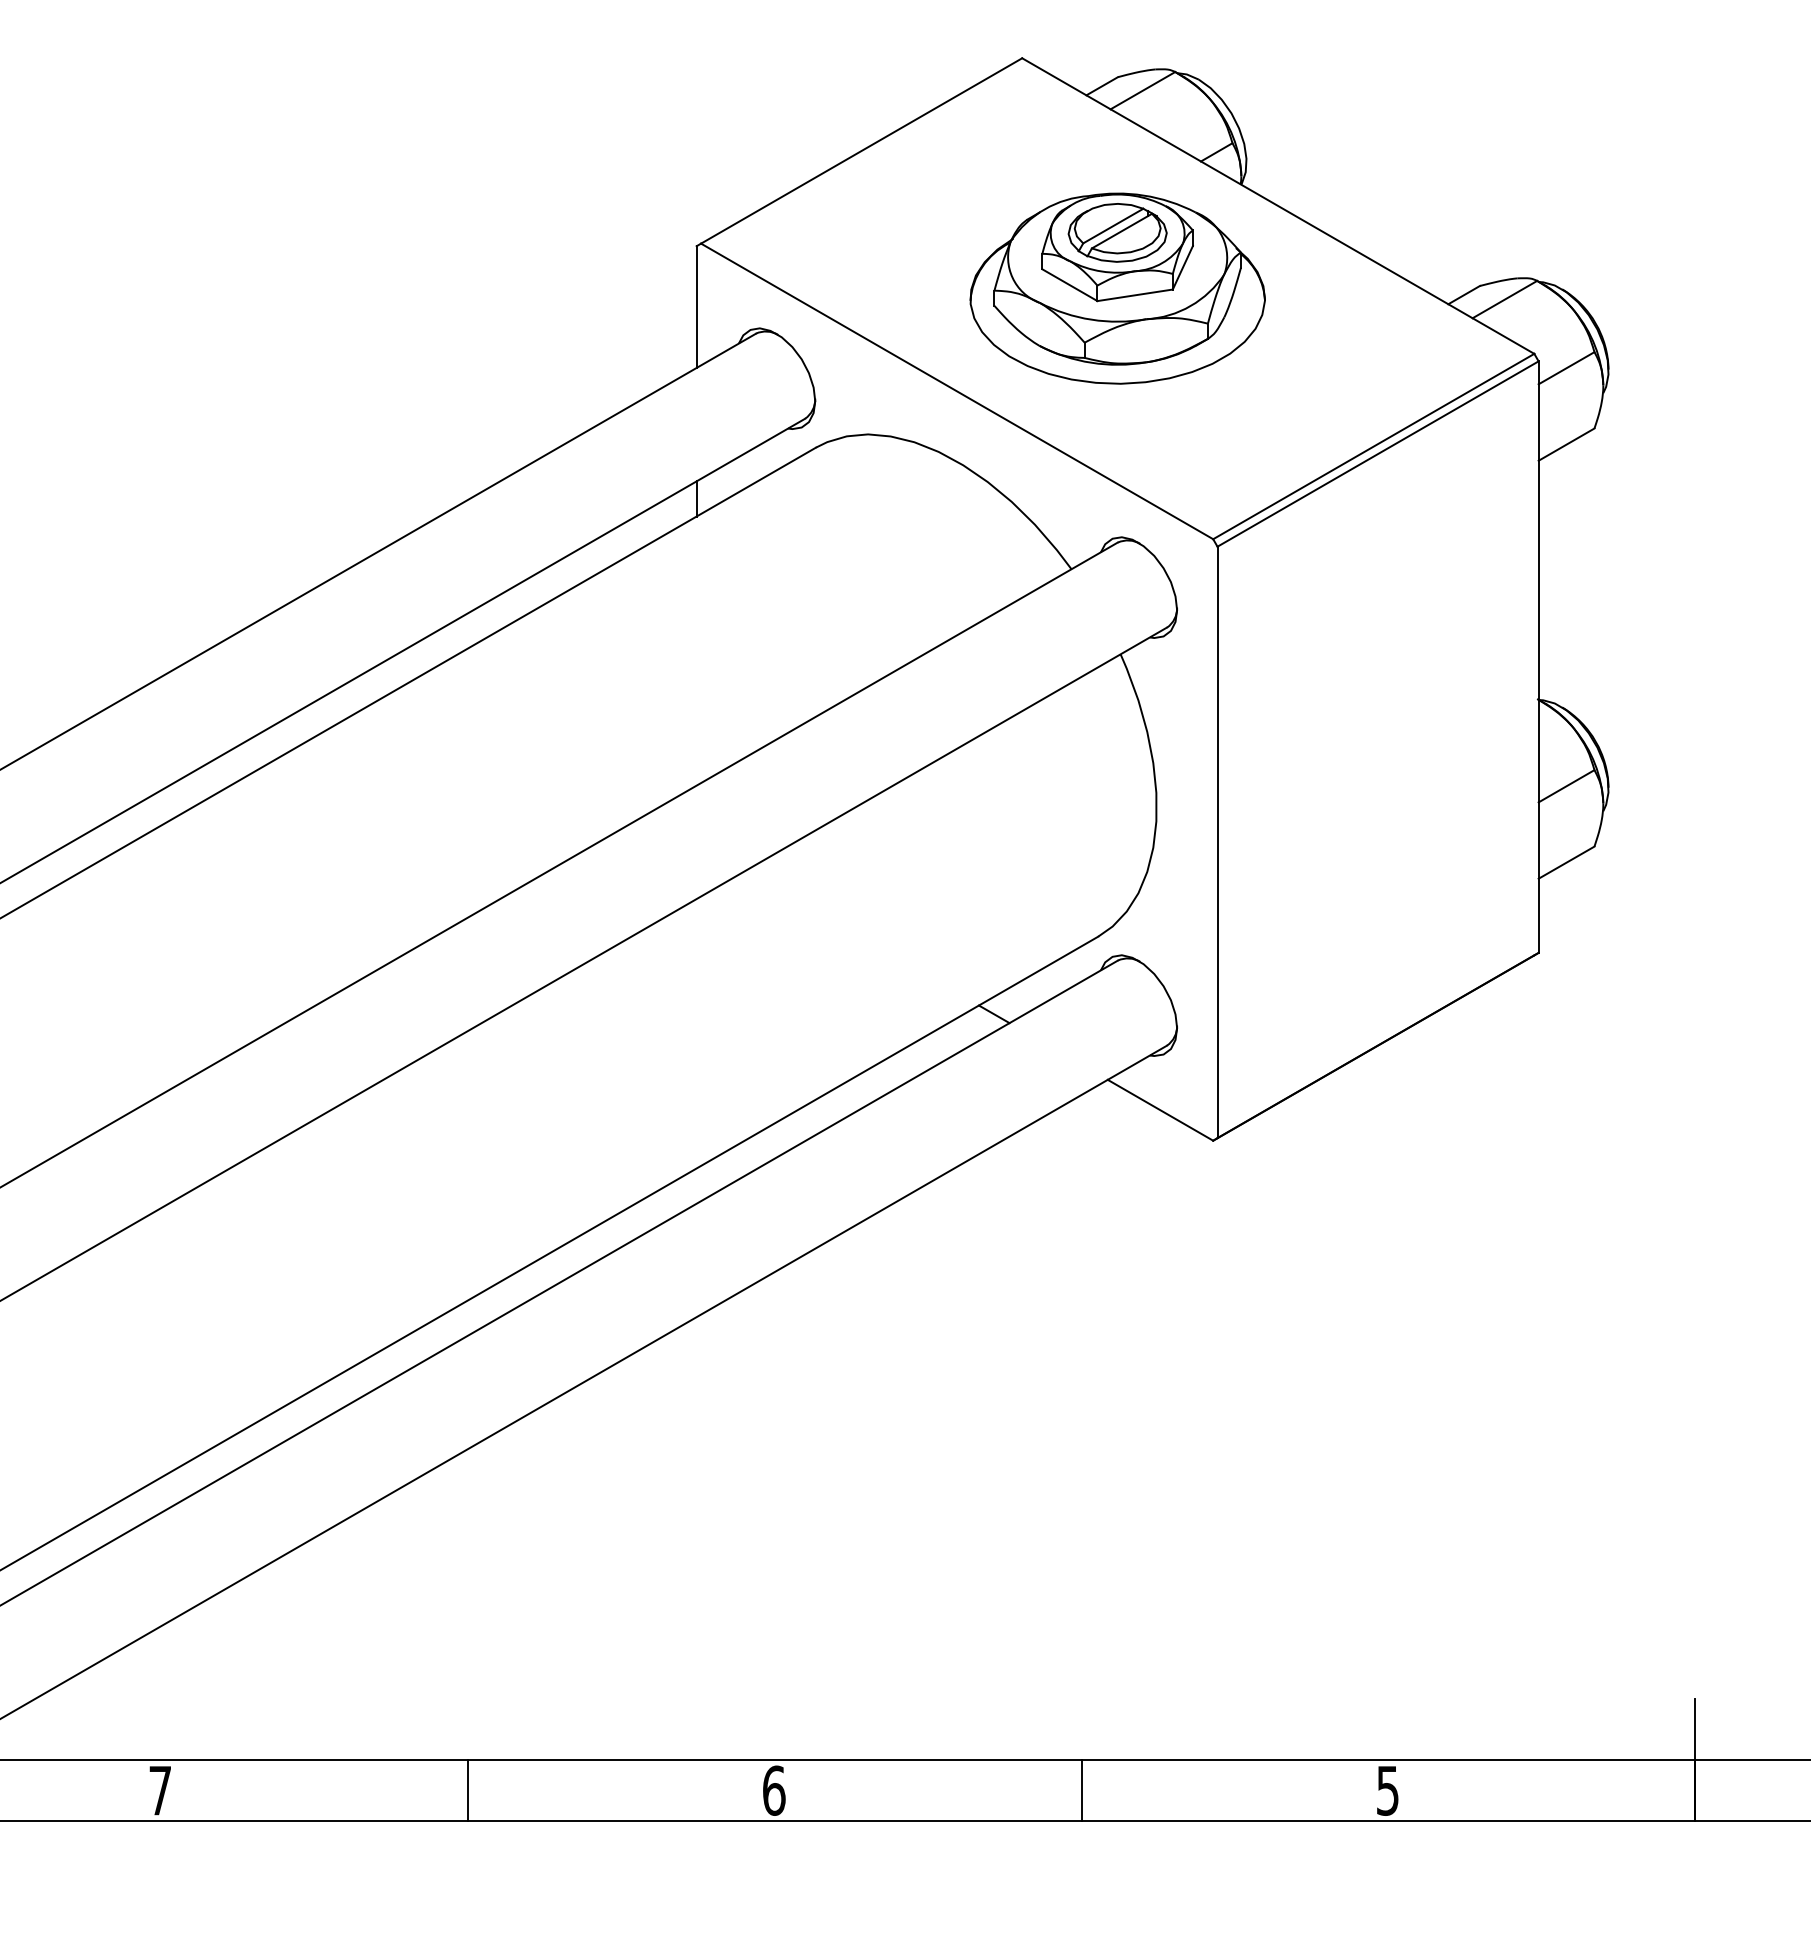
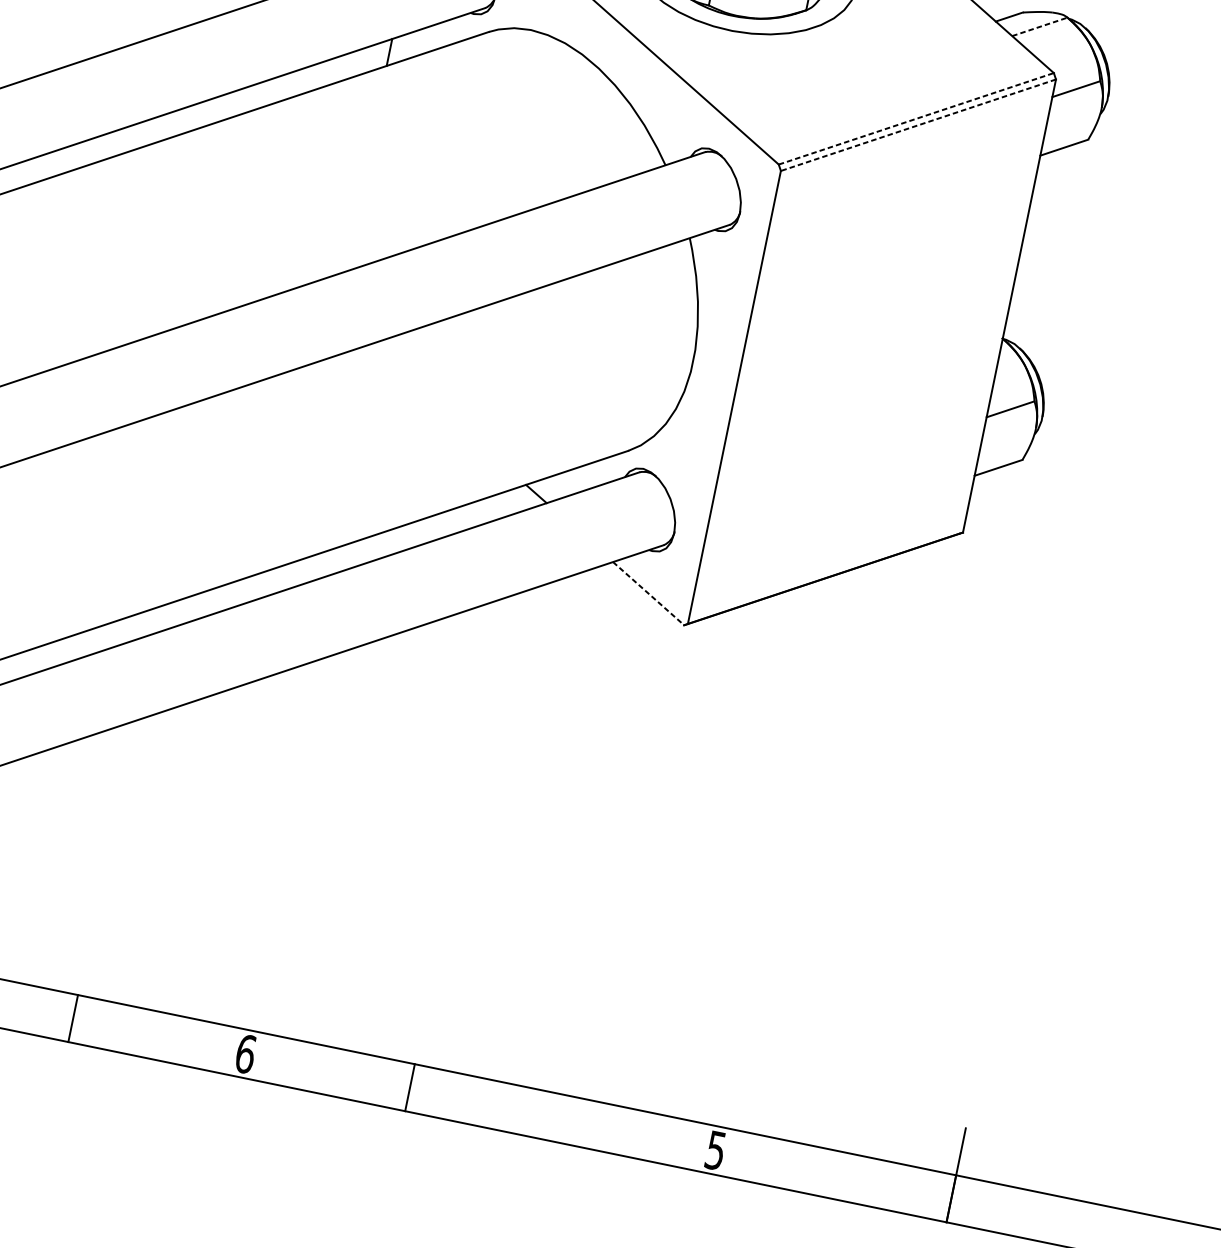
line: (1505, 299) -> (1040, 26), solid -> dashed
line: (1374, 446) -> (916, 118), solid -> dashed
line: (1377, 454) -> (917, 125), solid -> dashed
line: (1160, 1110) -> (648, 593), solid -> dashed
line: (467, 1790) -> (72, 1018), moved
line: (1081, 1790) -> (409, 1087), moved

